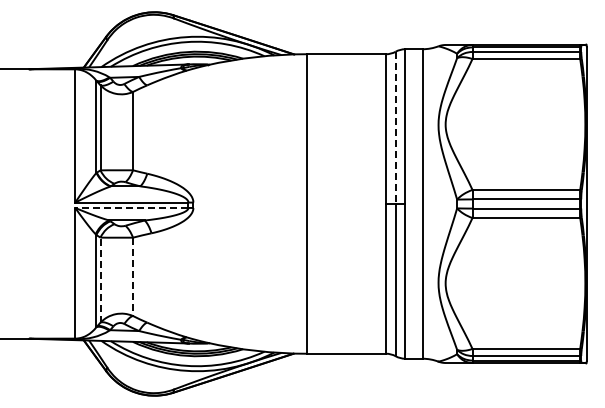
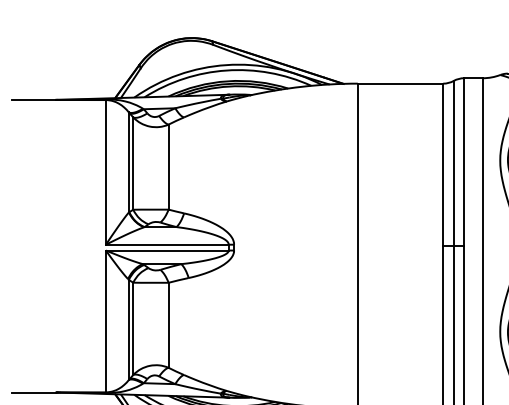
line: (395, 128) -> (453, 164), dashed -> solid
line: (131, 207) -> (166, 250), dashed -> solid
line: (133, 277) -> (169, 326), dashed -> solid
line: (100, 280) -> (133, 329), dashed -> solid

